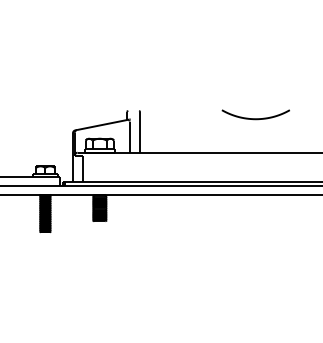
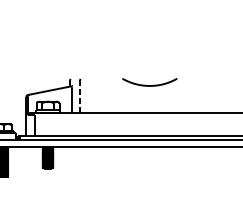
curve: (255, 118) -> (149, 85), moved
line: (139, 132) -> (80, 96), solid -> dashed

